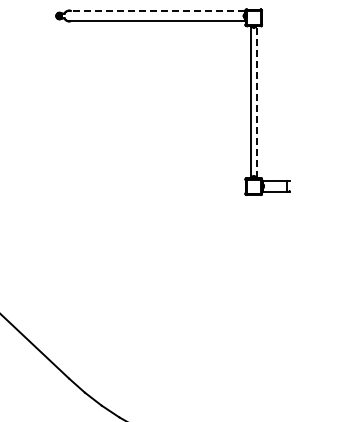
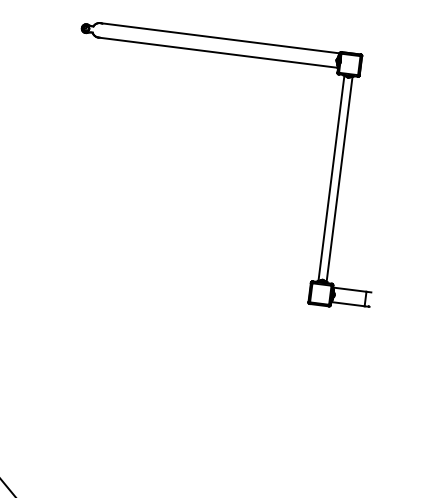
line: (157, 10) -> (220, 37), dashed -> solid
line: (256, 101) -> (339, 178), dashed -> solid

